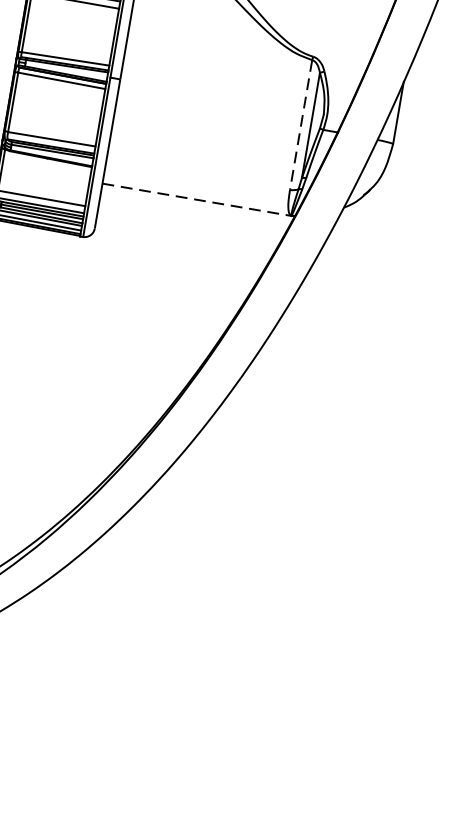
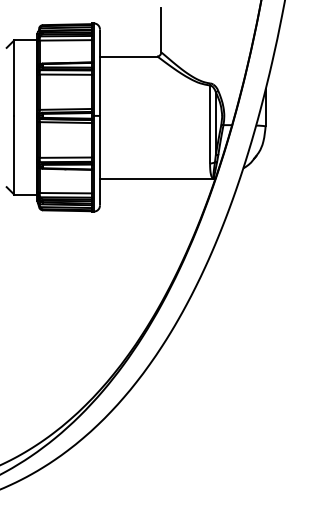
line: (301, 125) -> (210, 124), dashed -> solid
line: (196, 199) -> (156, 178), dashed -> solid

